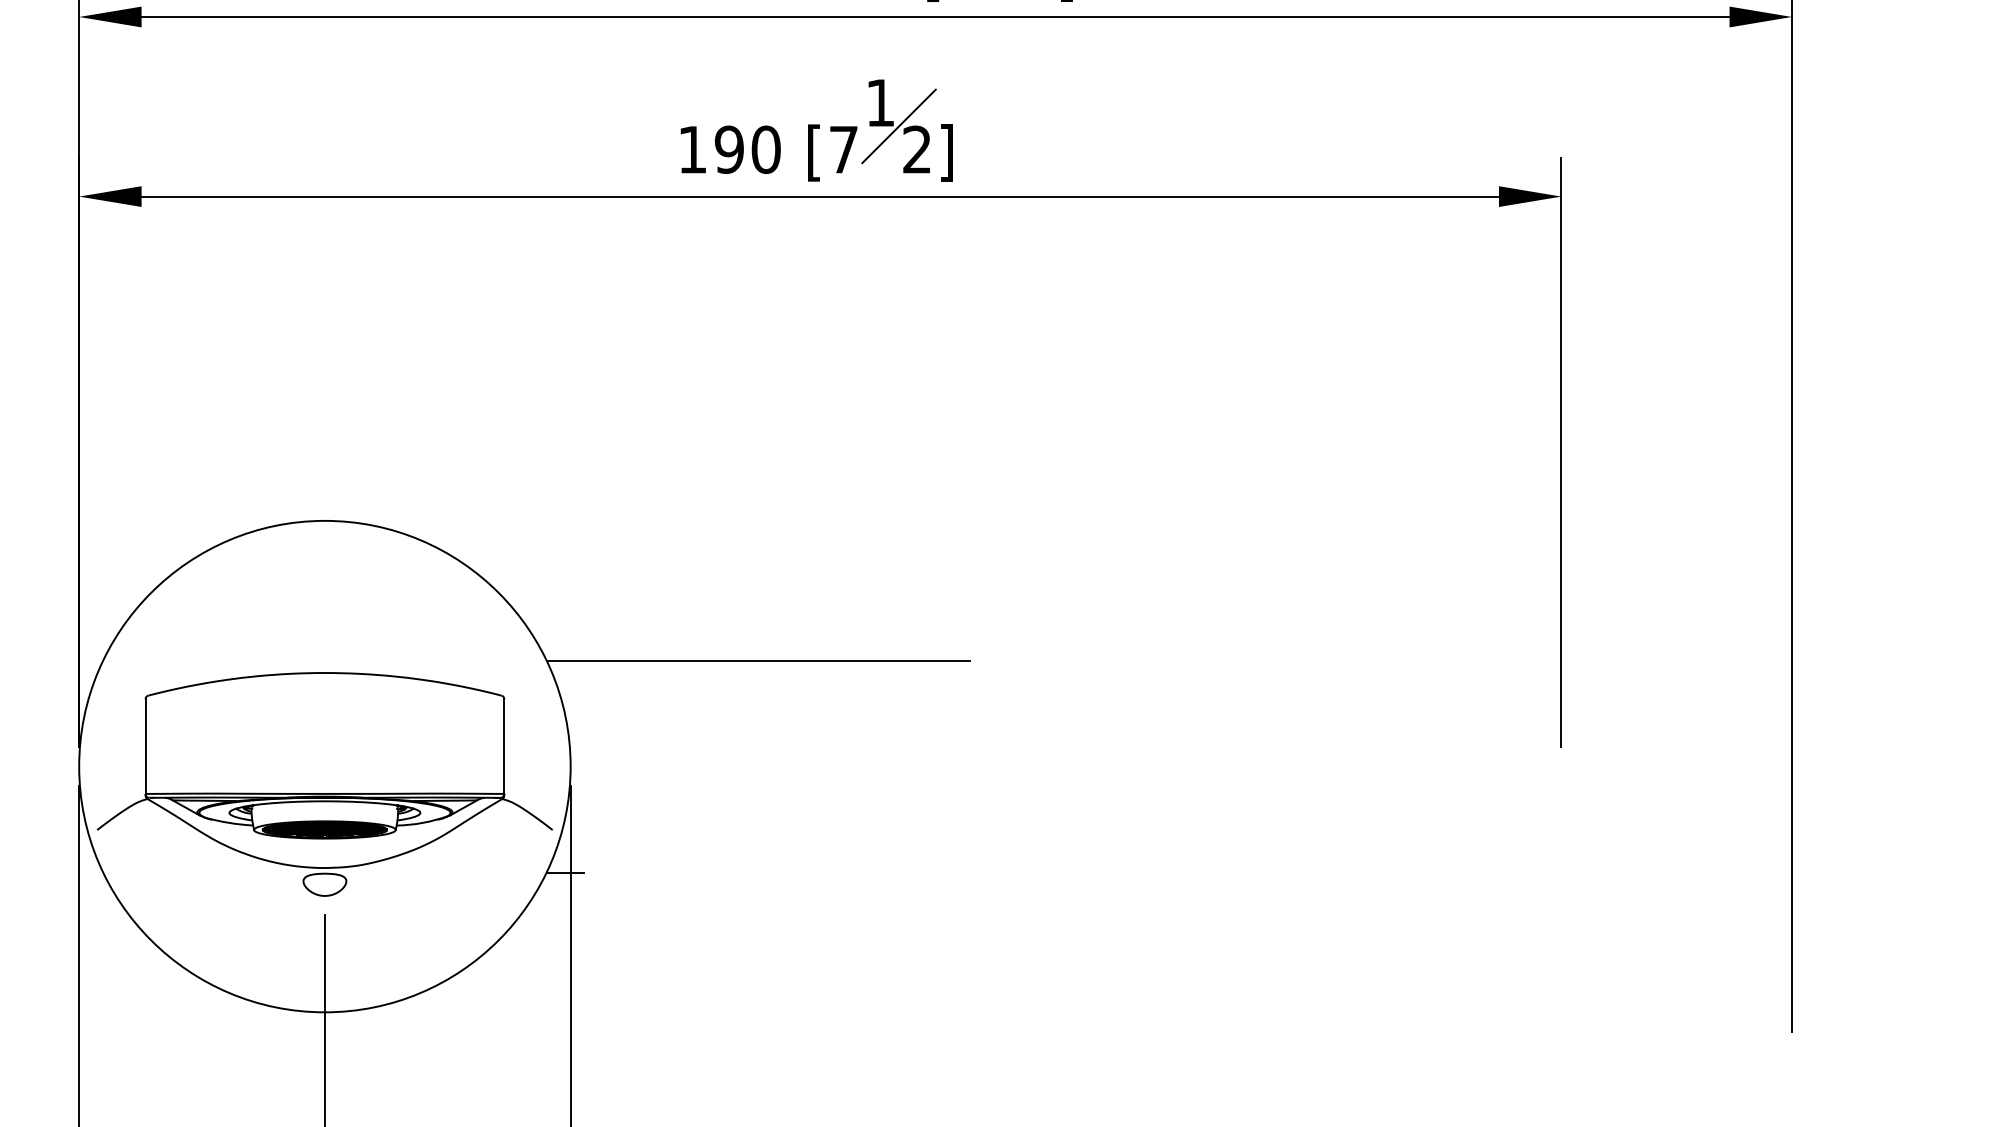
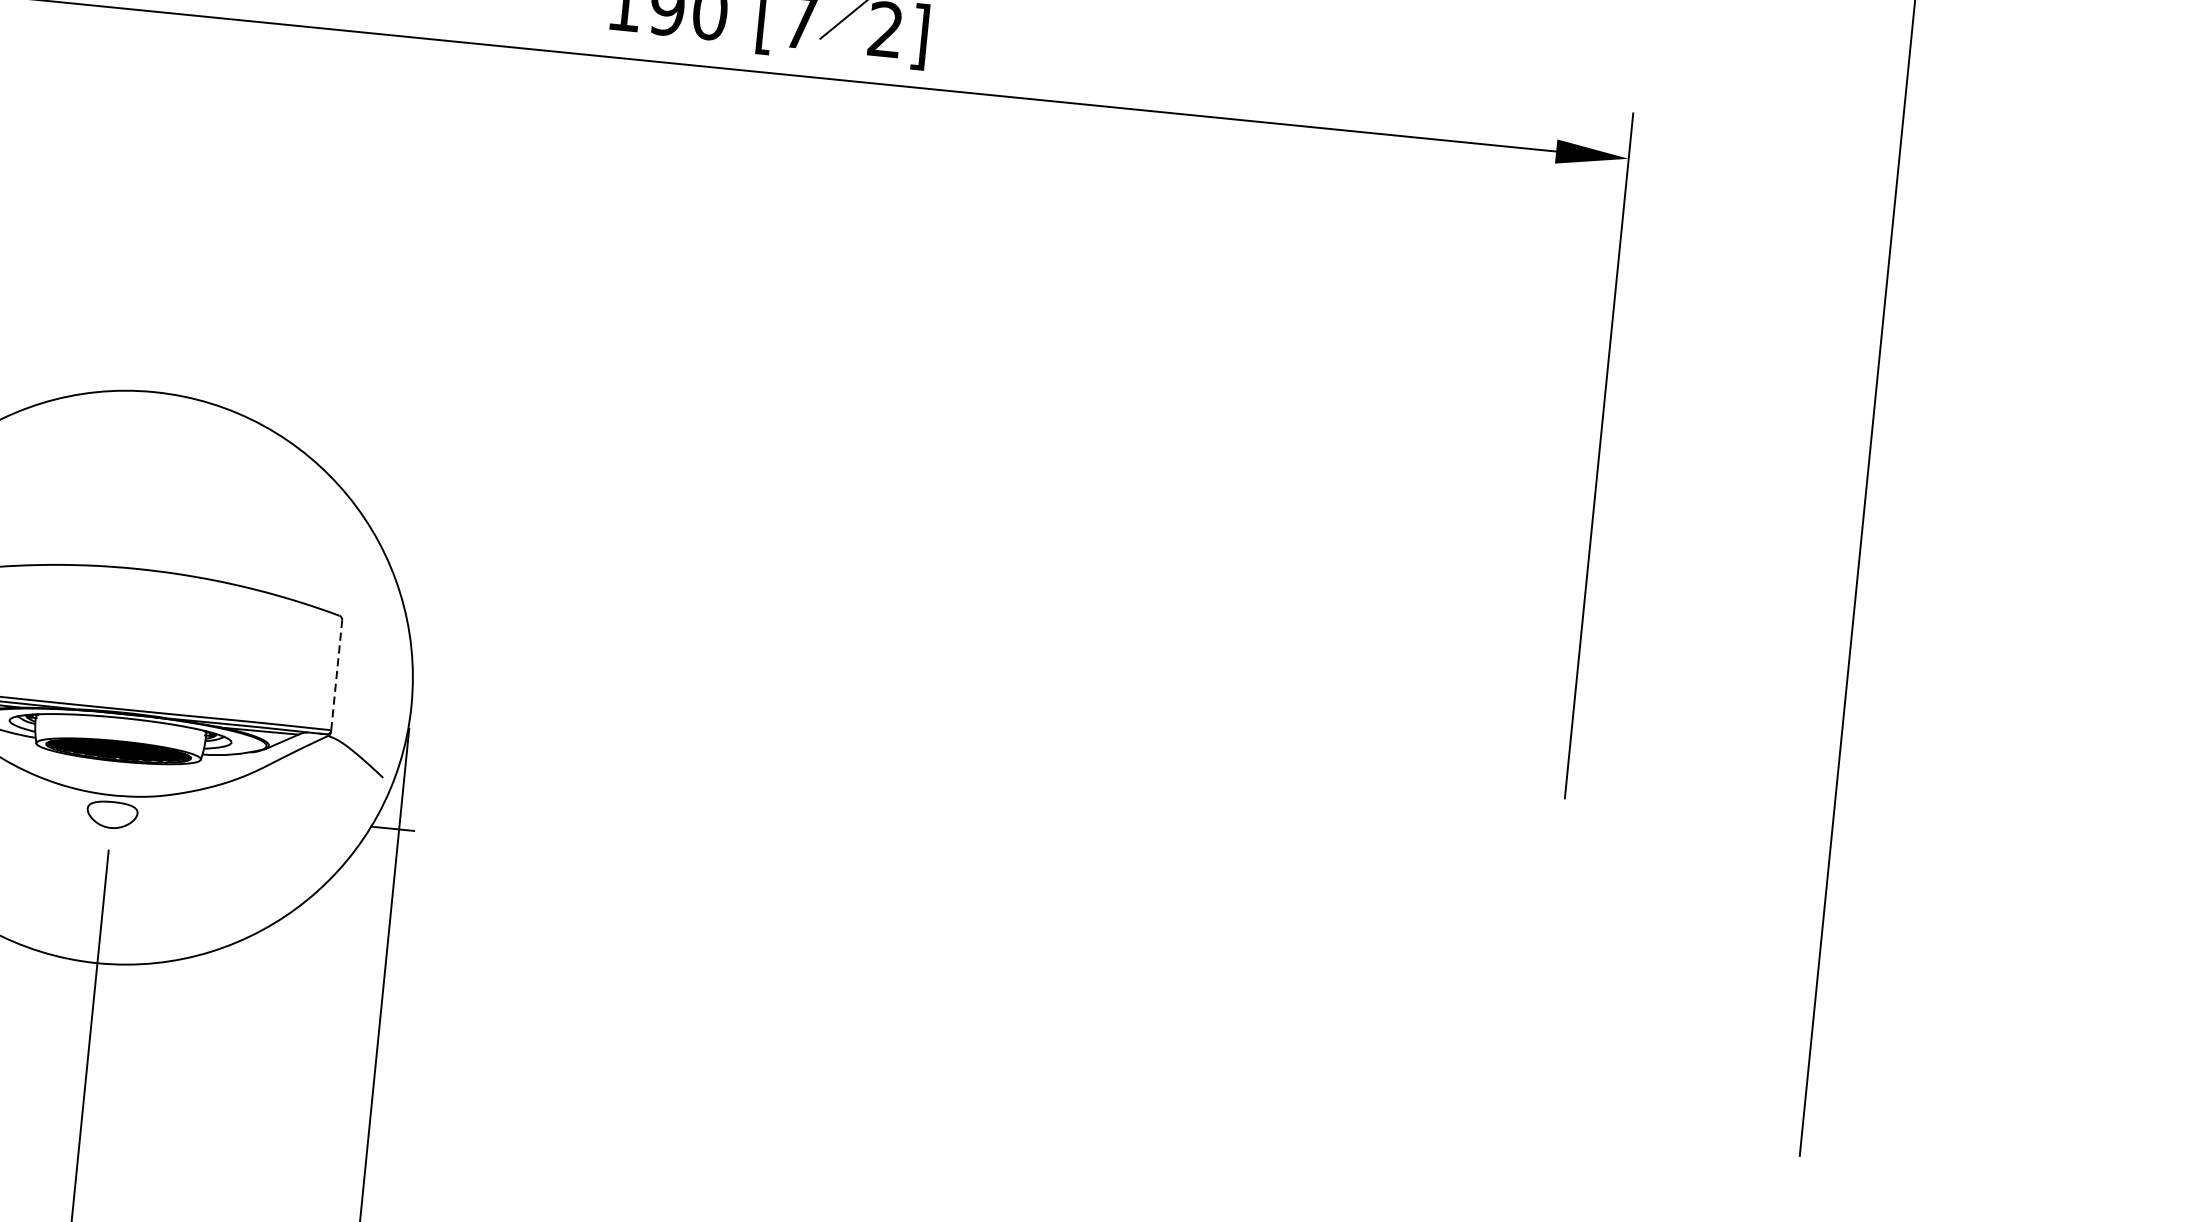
line: (757, 660) -> (640, 604), removed
line: (504, 746) -> (336, 675), solid -> dashed

